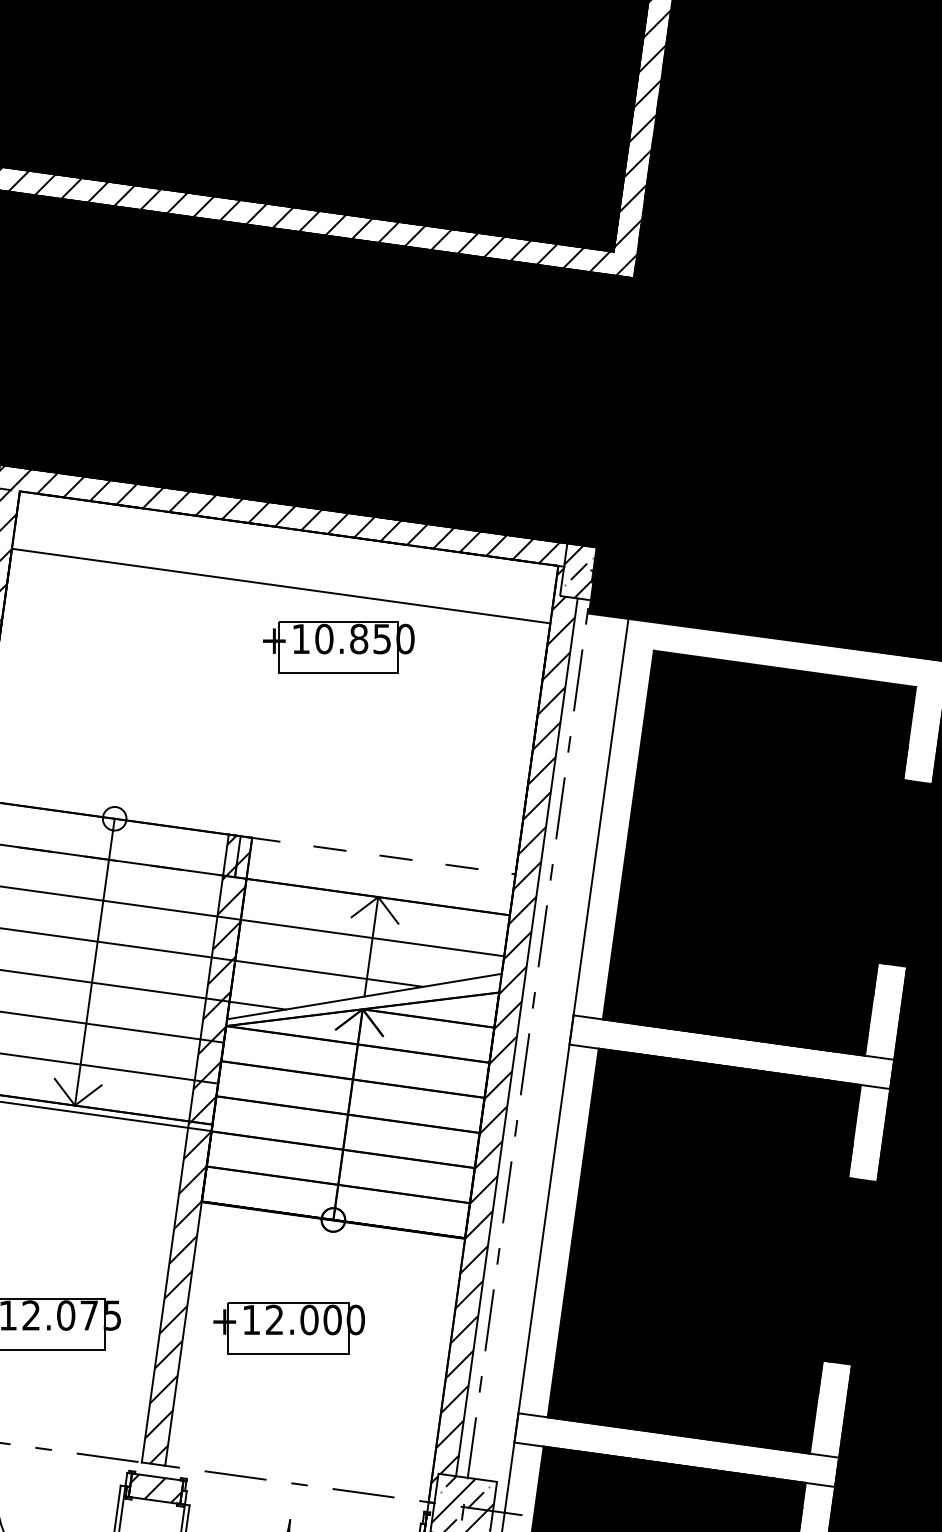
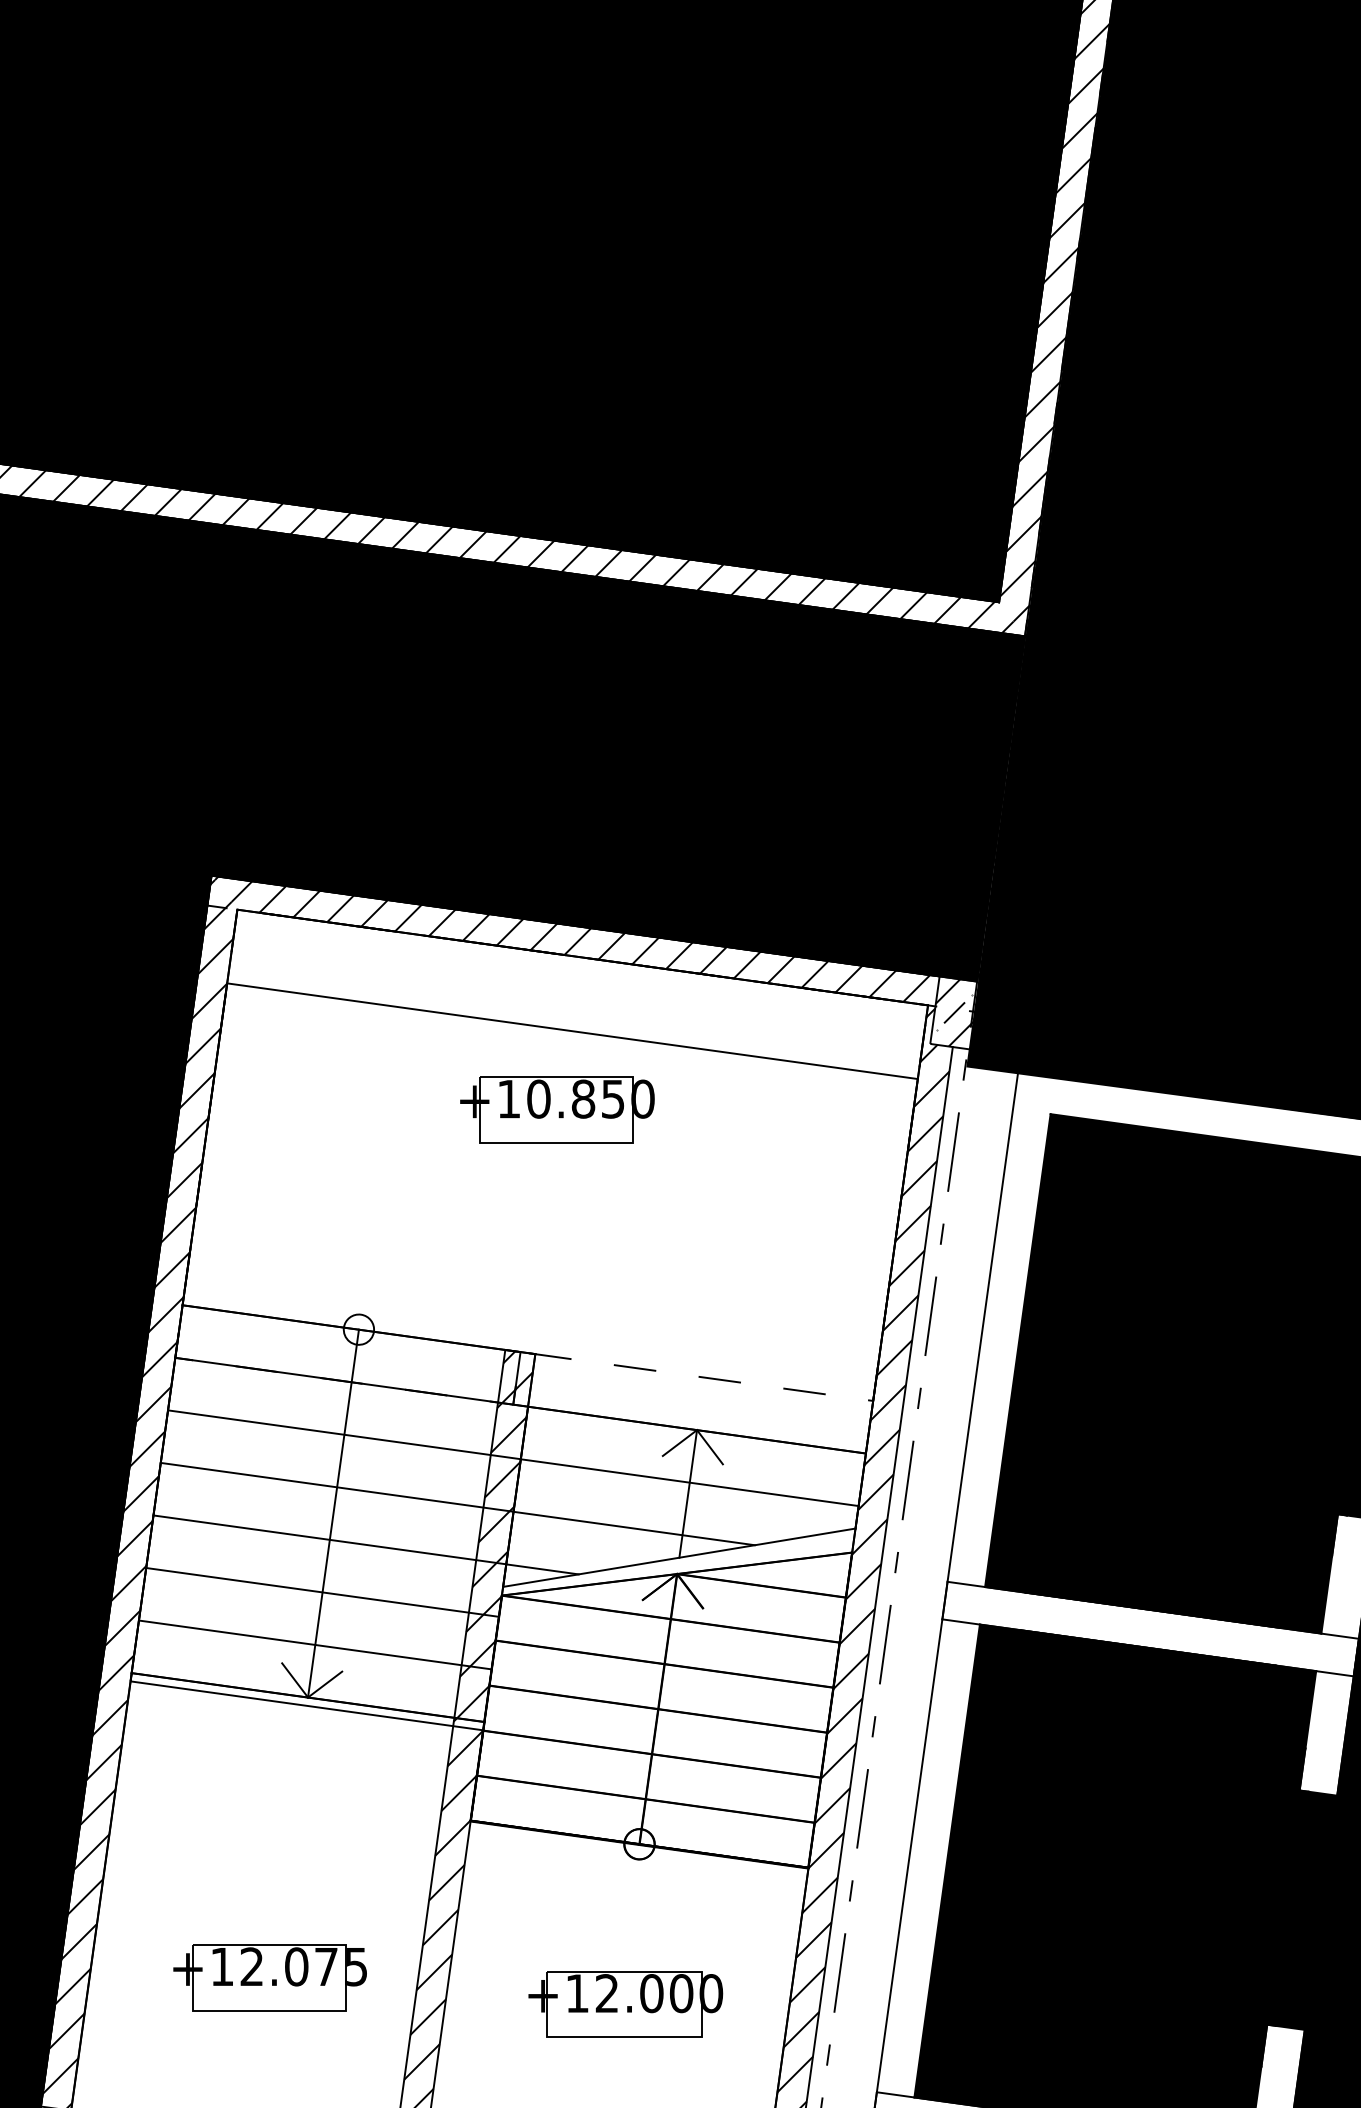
part: (338, 647) -> (557, 1109), moved
part: (288, 1328) -> (625, 2004), moved

